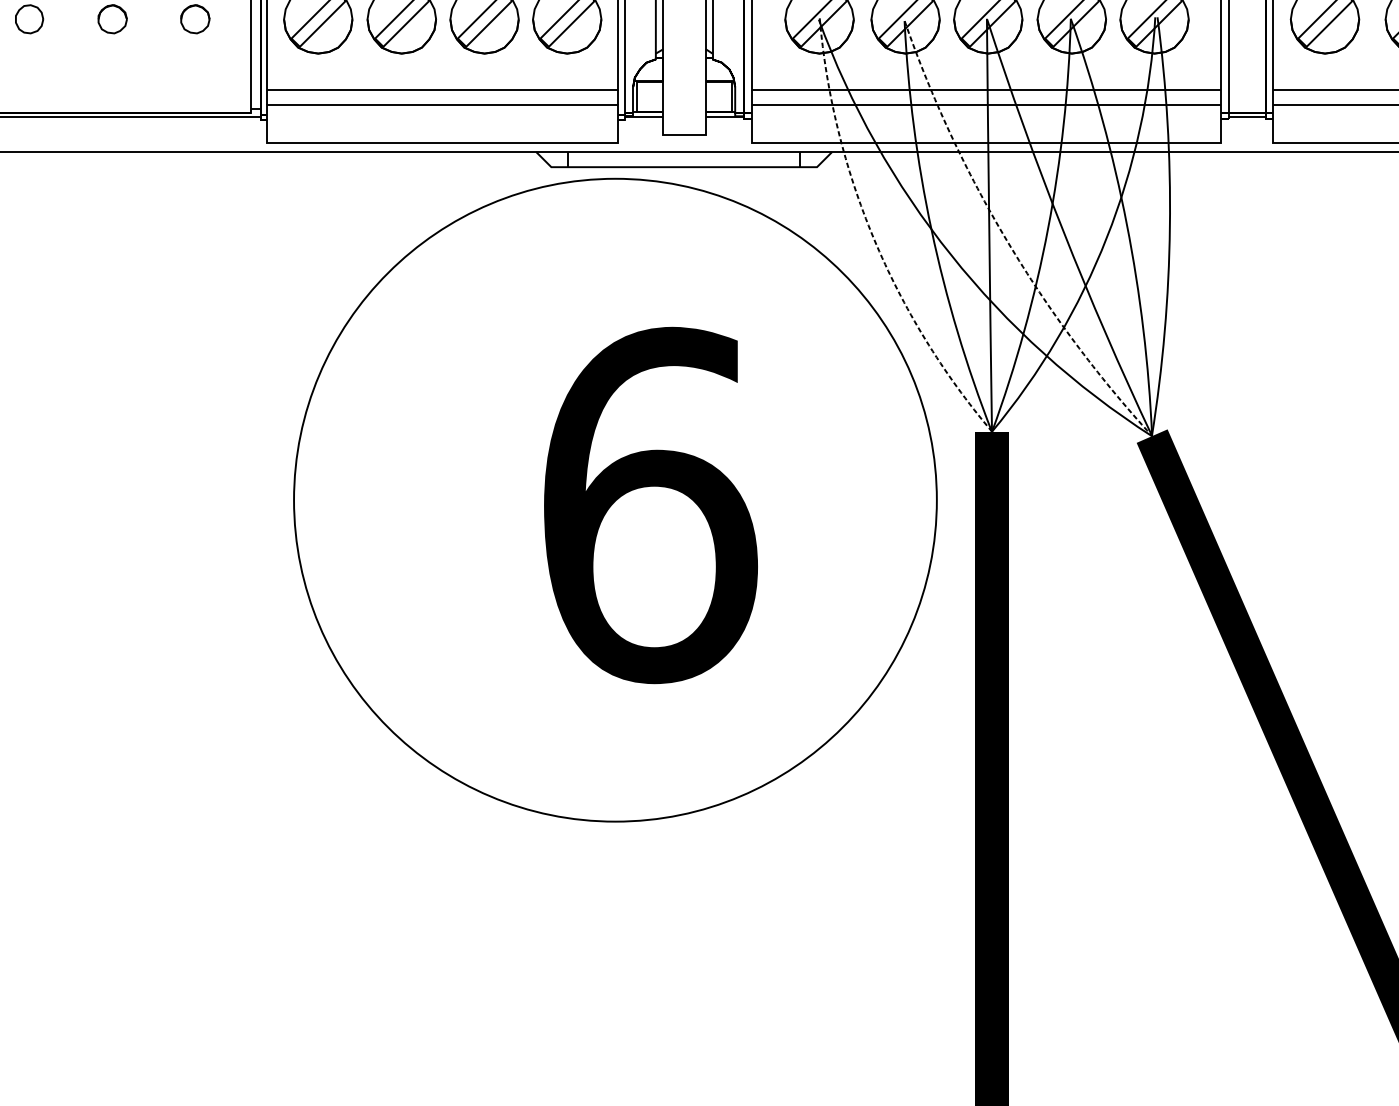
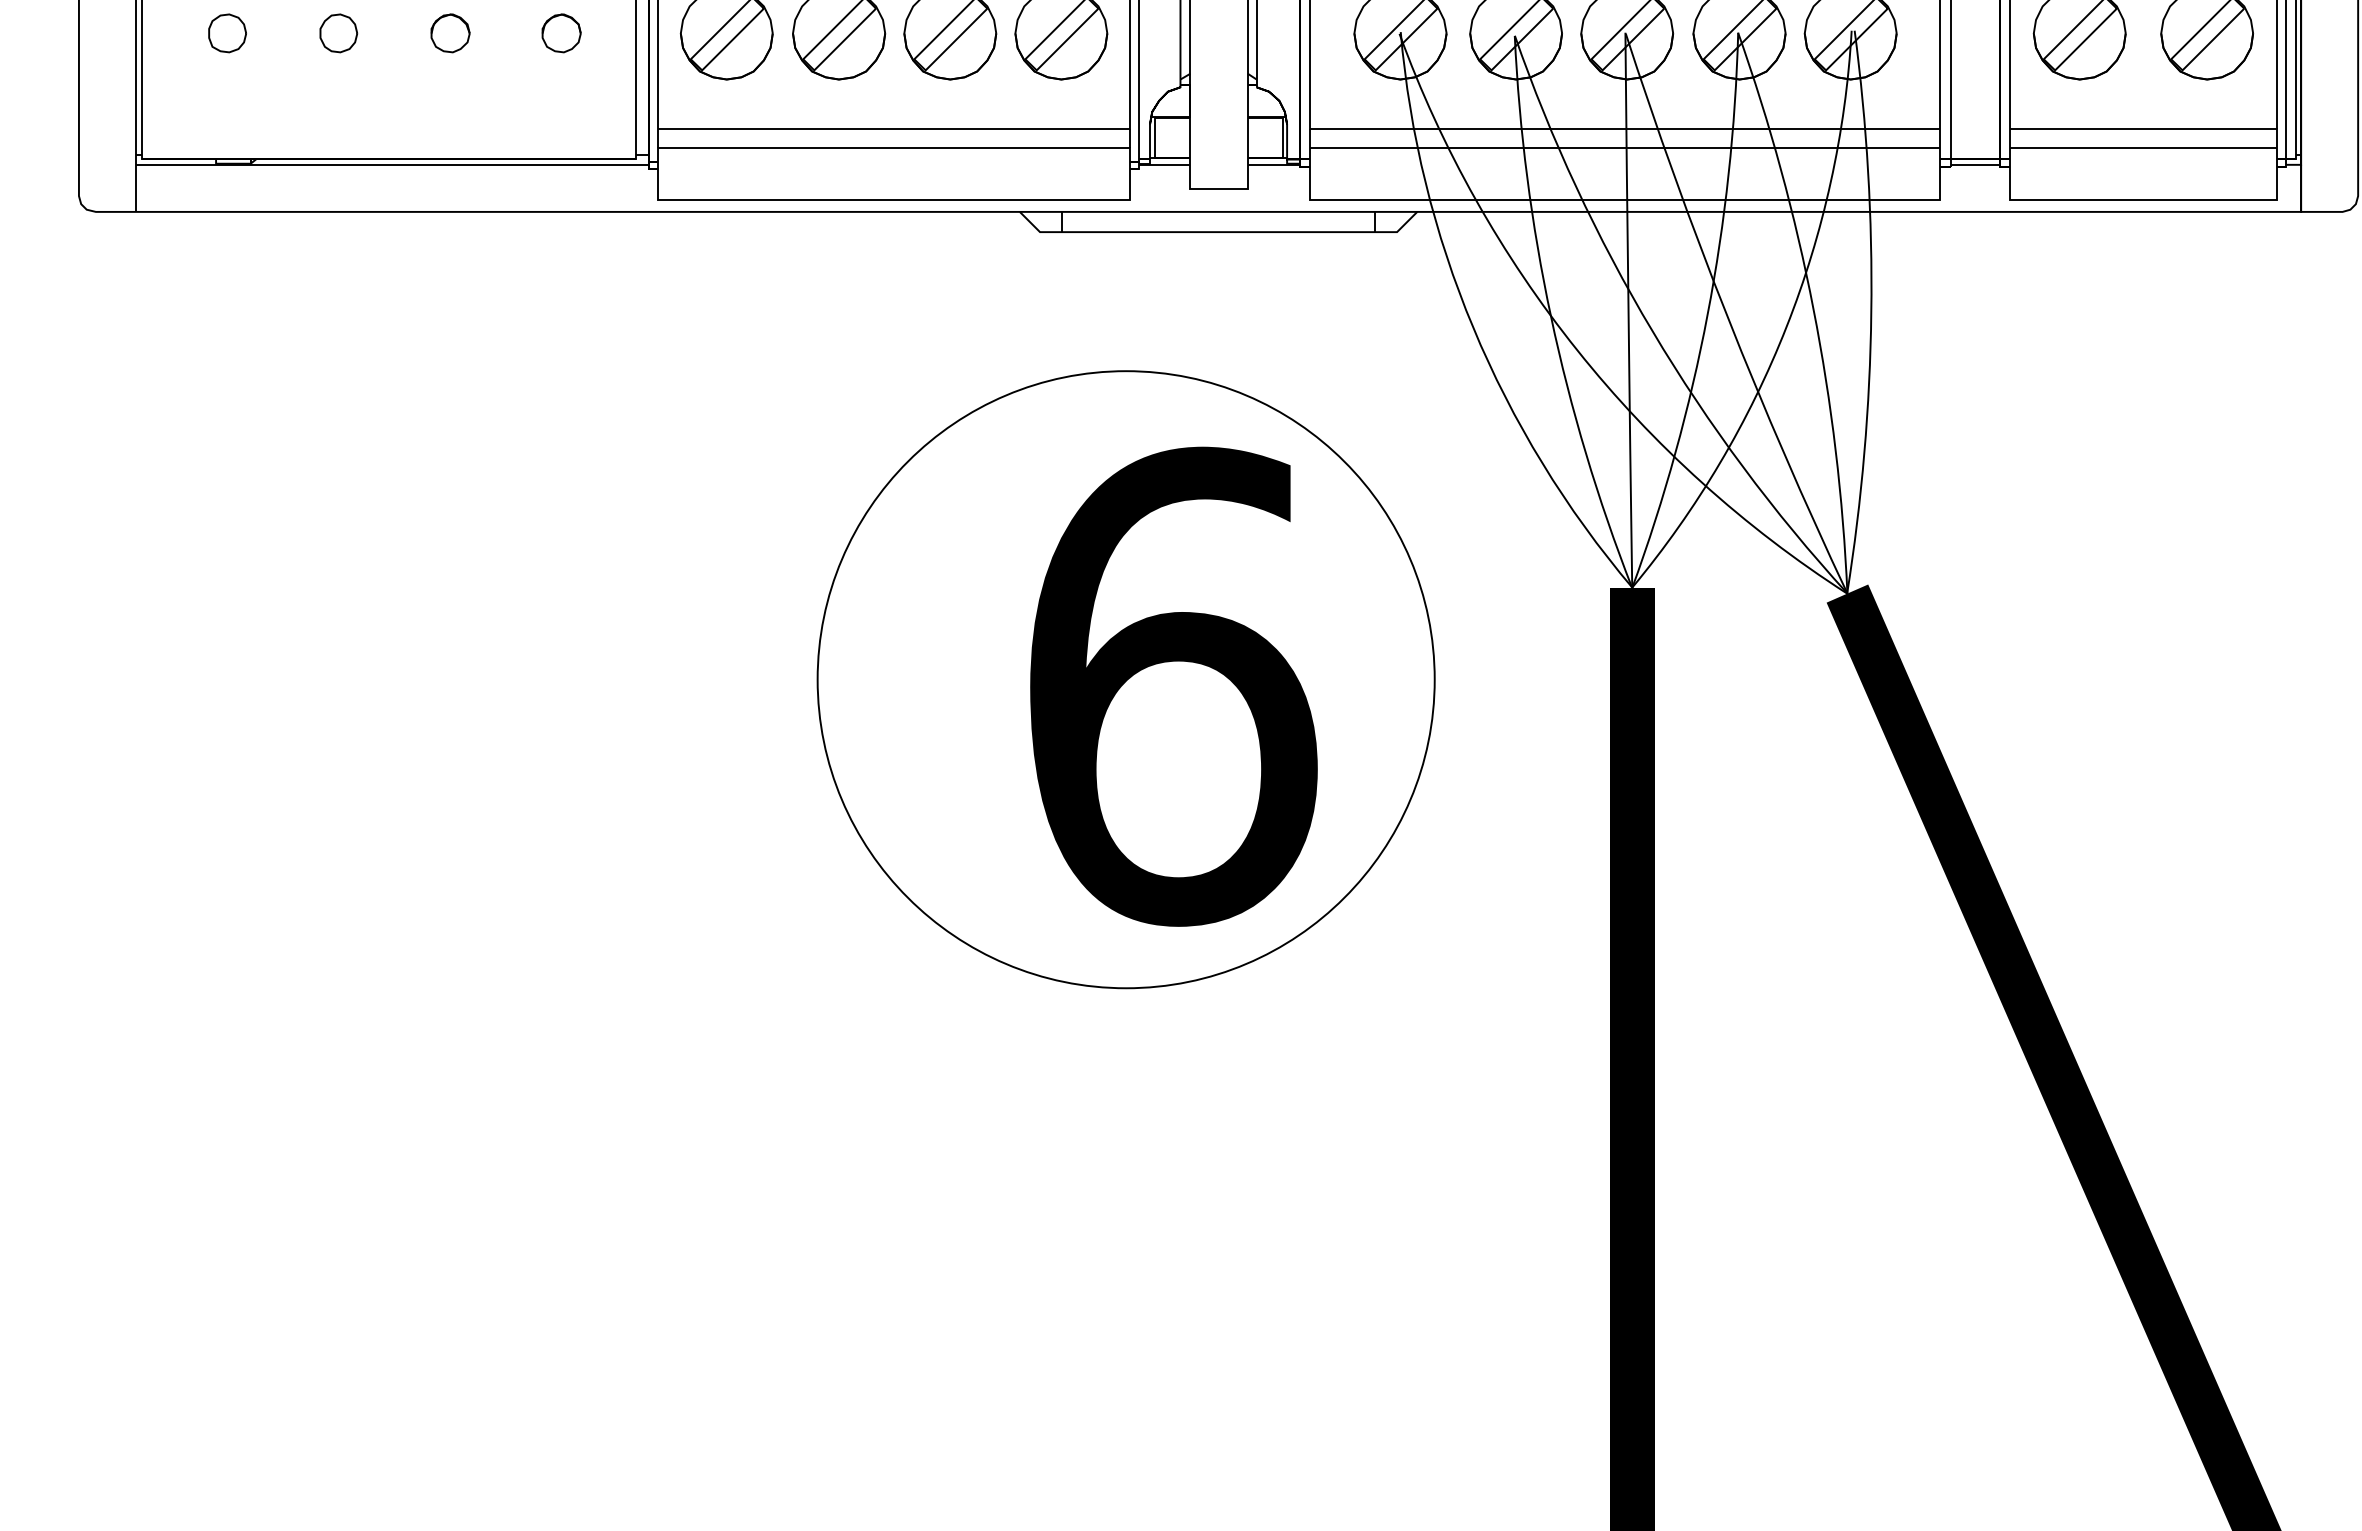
arc: (873, 238) -> (1473, 327), dashed -> solid
arc: (1007, 241) -> (1652, 331), dashed -> solid
circle: (614, 500) -> (1125, 679), size x0.71

